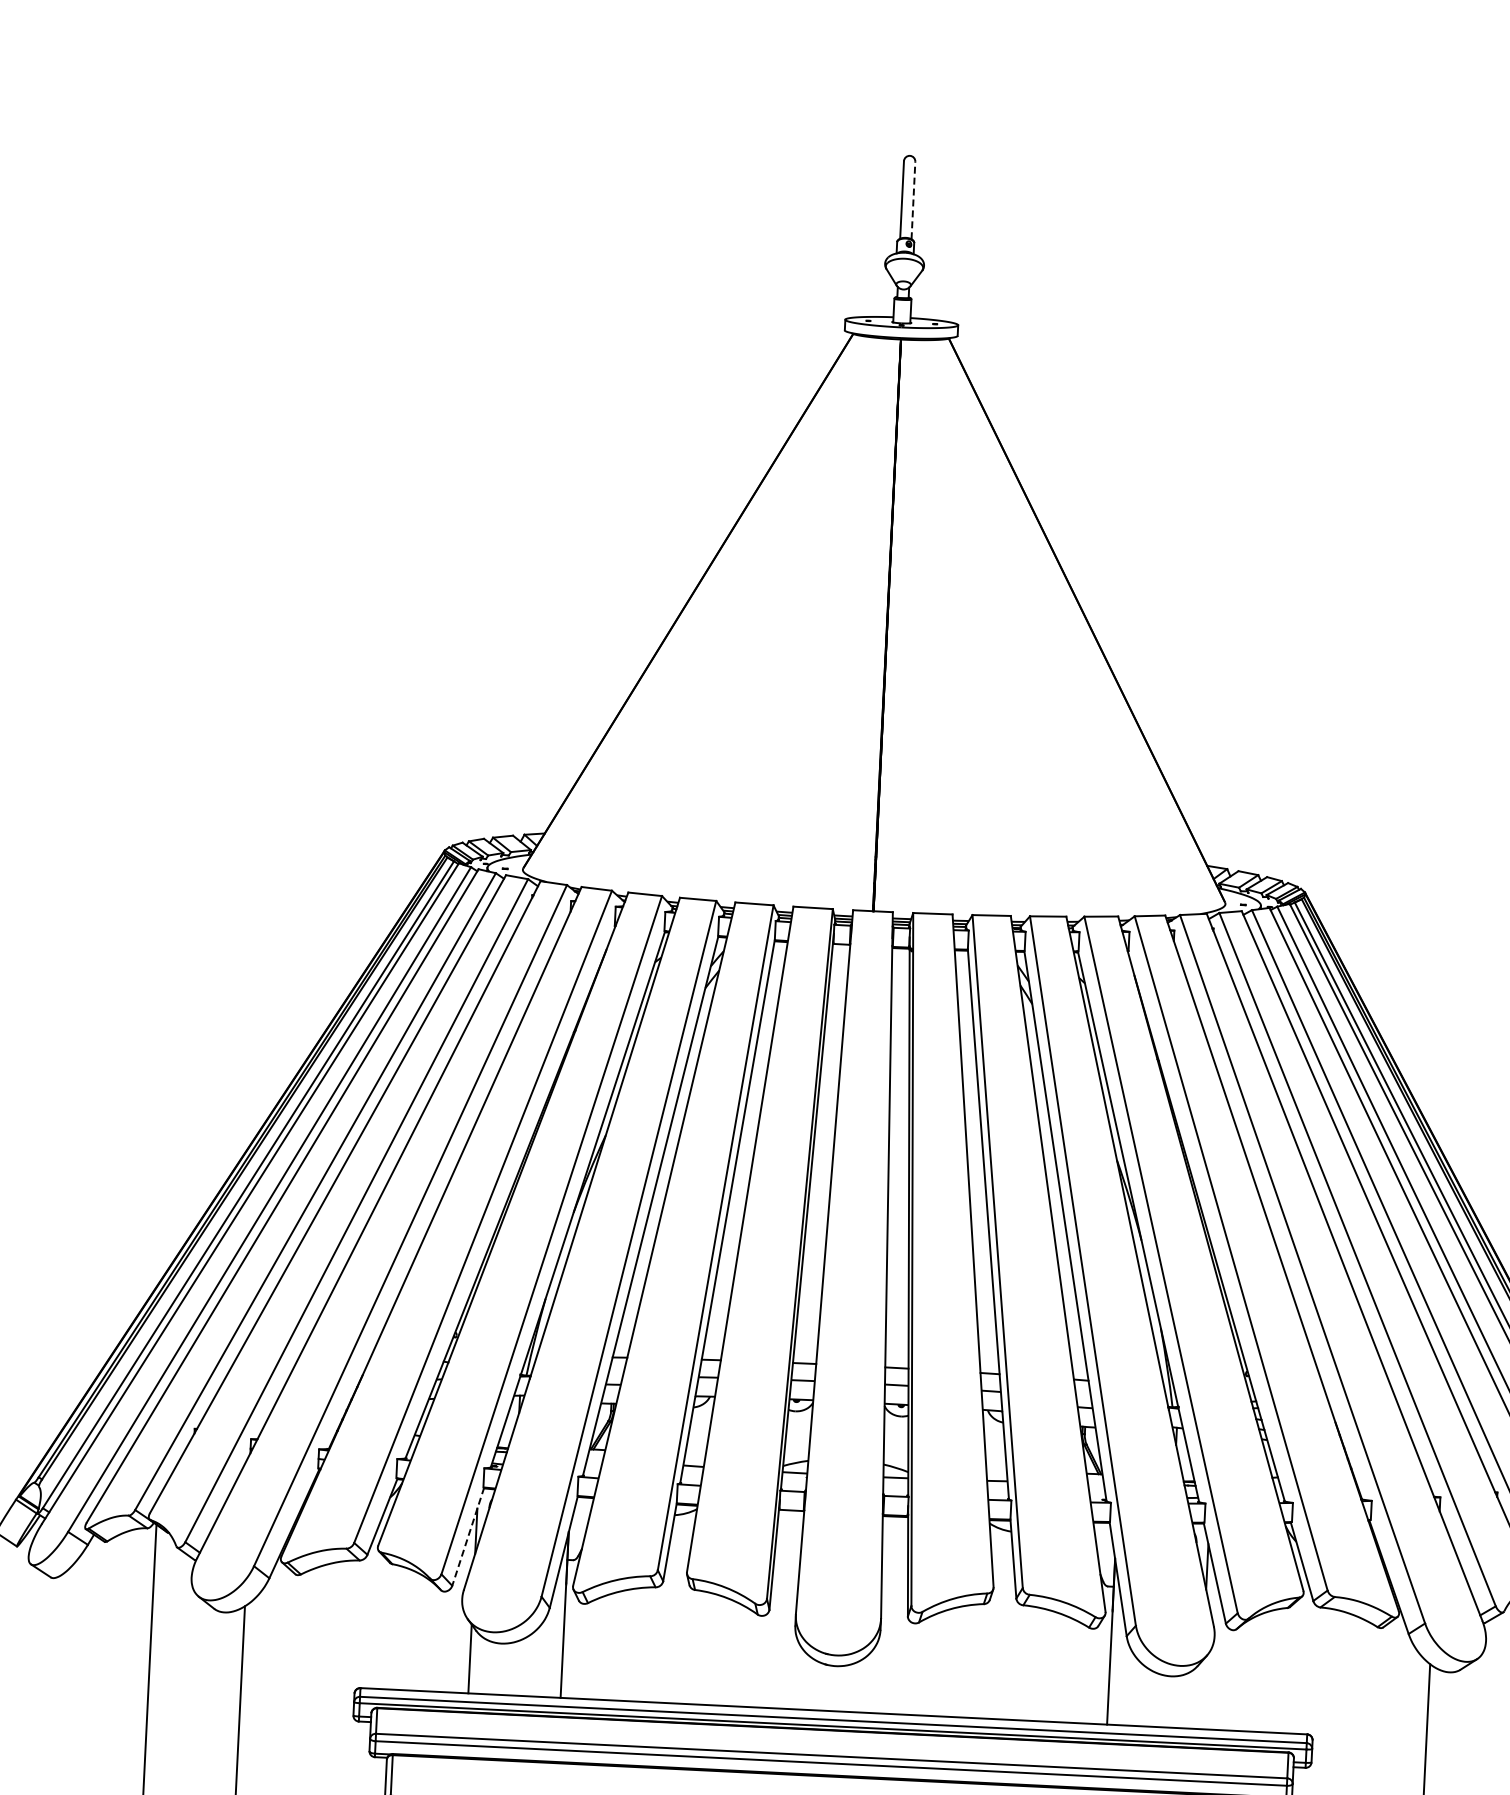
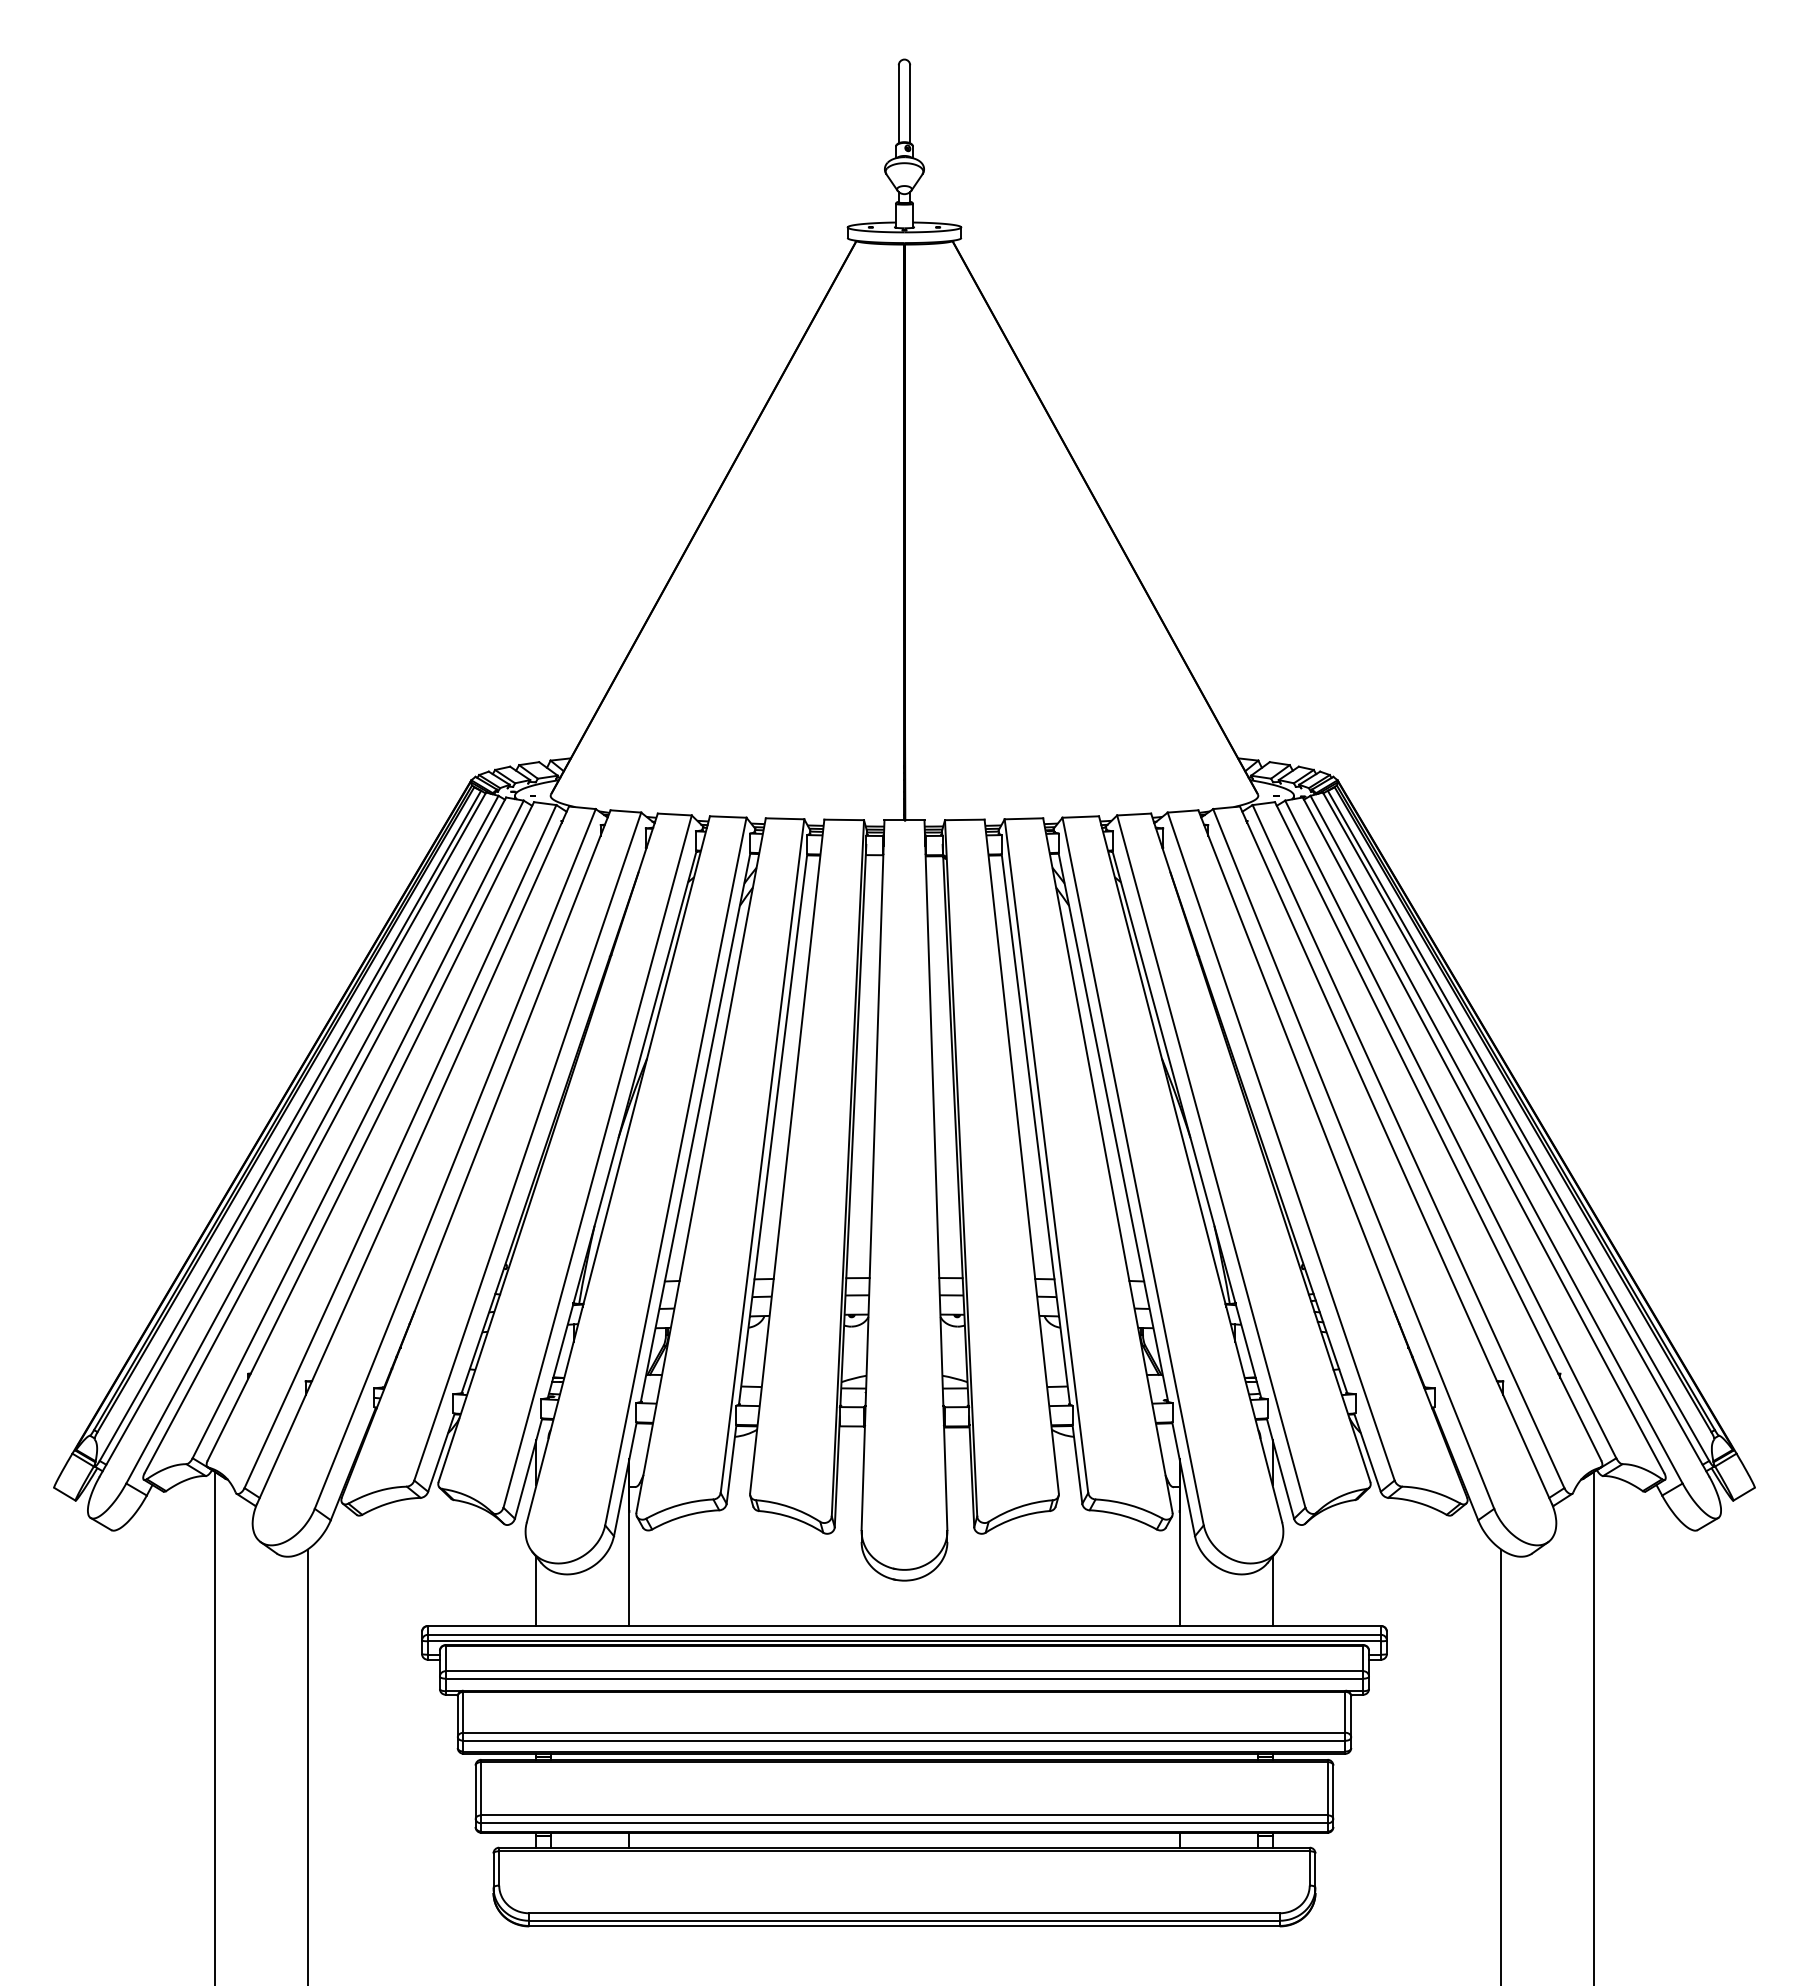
line: (913, 200) -> (910, 104), dashed -> solid
line: (468, 1536) -> (528, 1468), dashed -> solid
line: (1200, 1694) -> (1272, 1591), added

